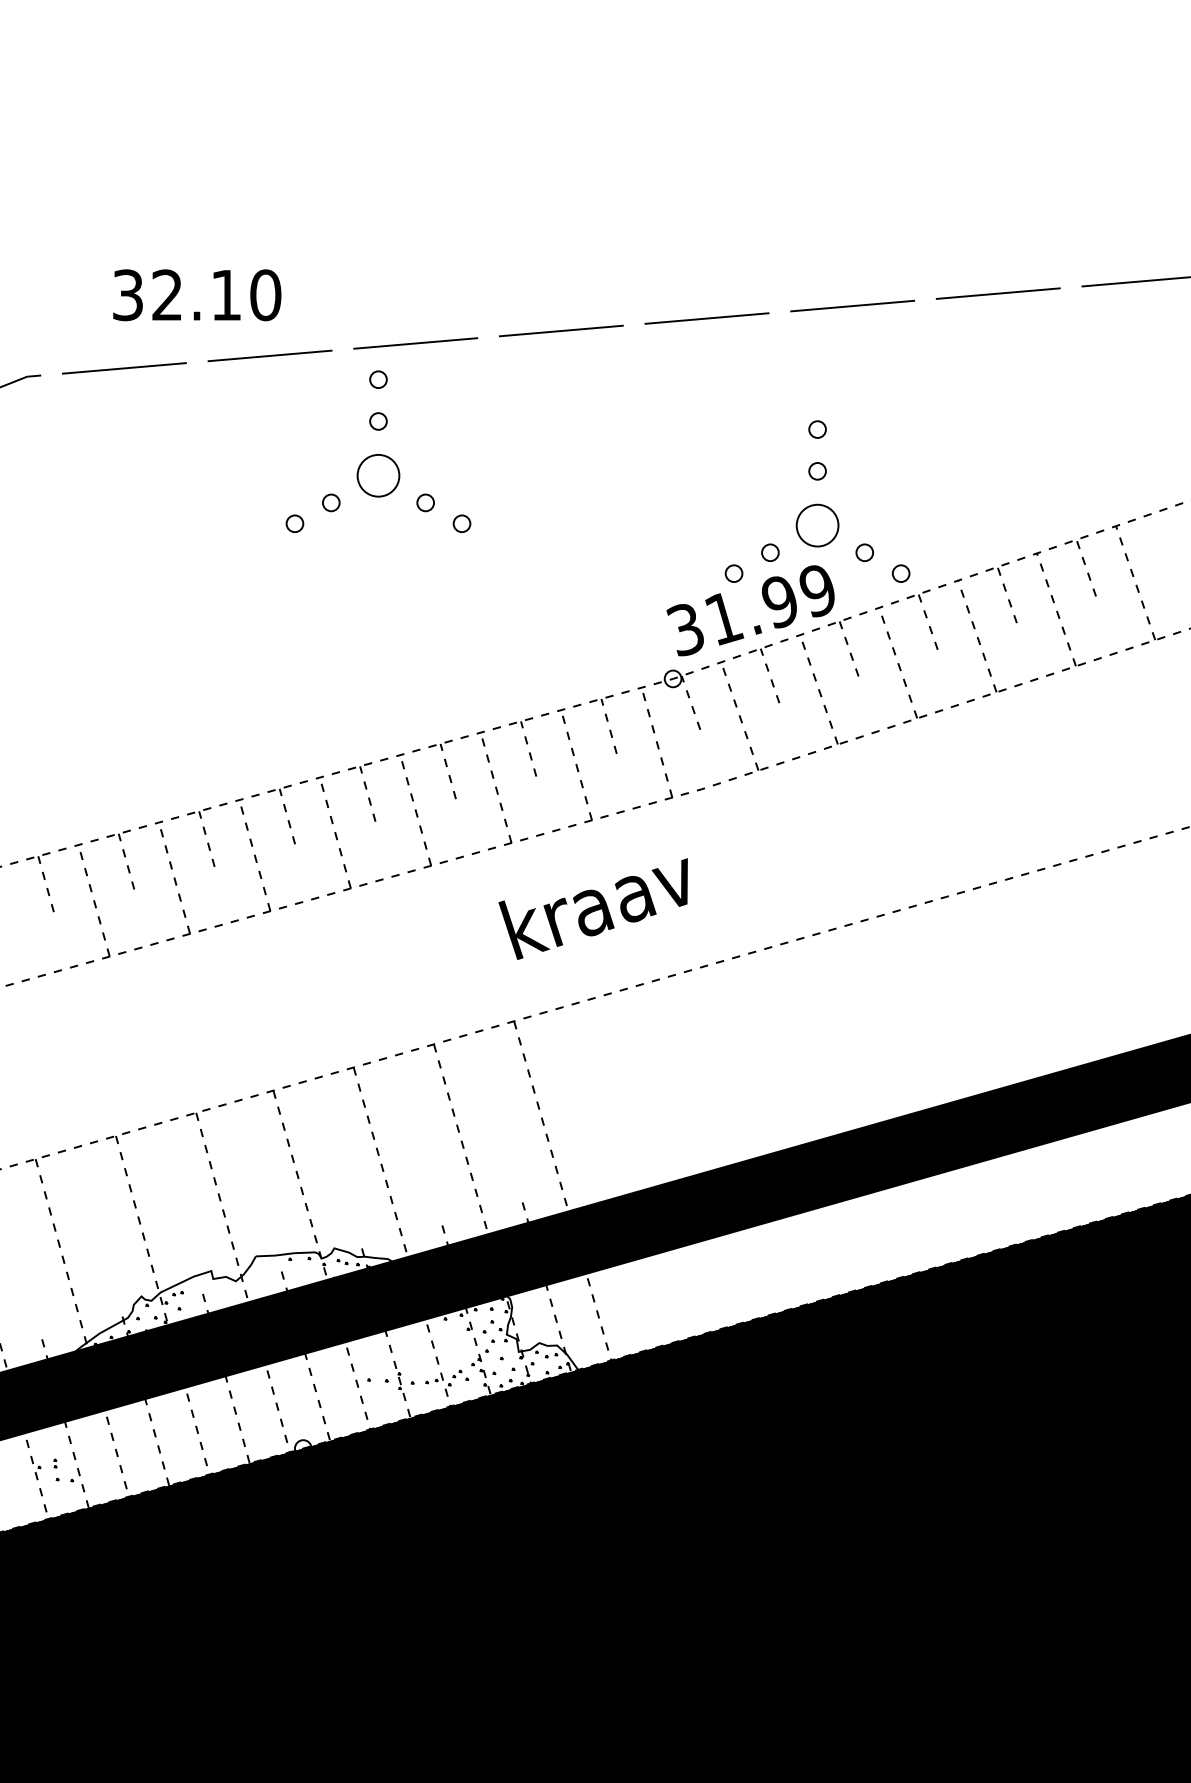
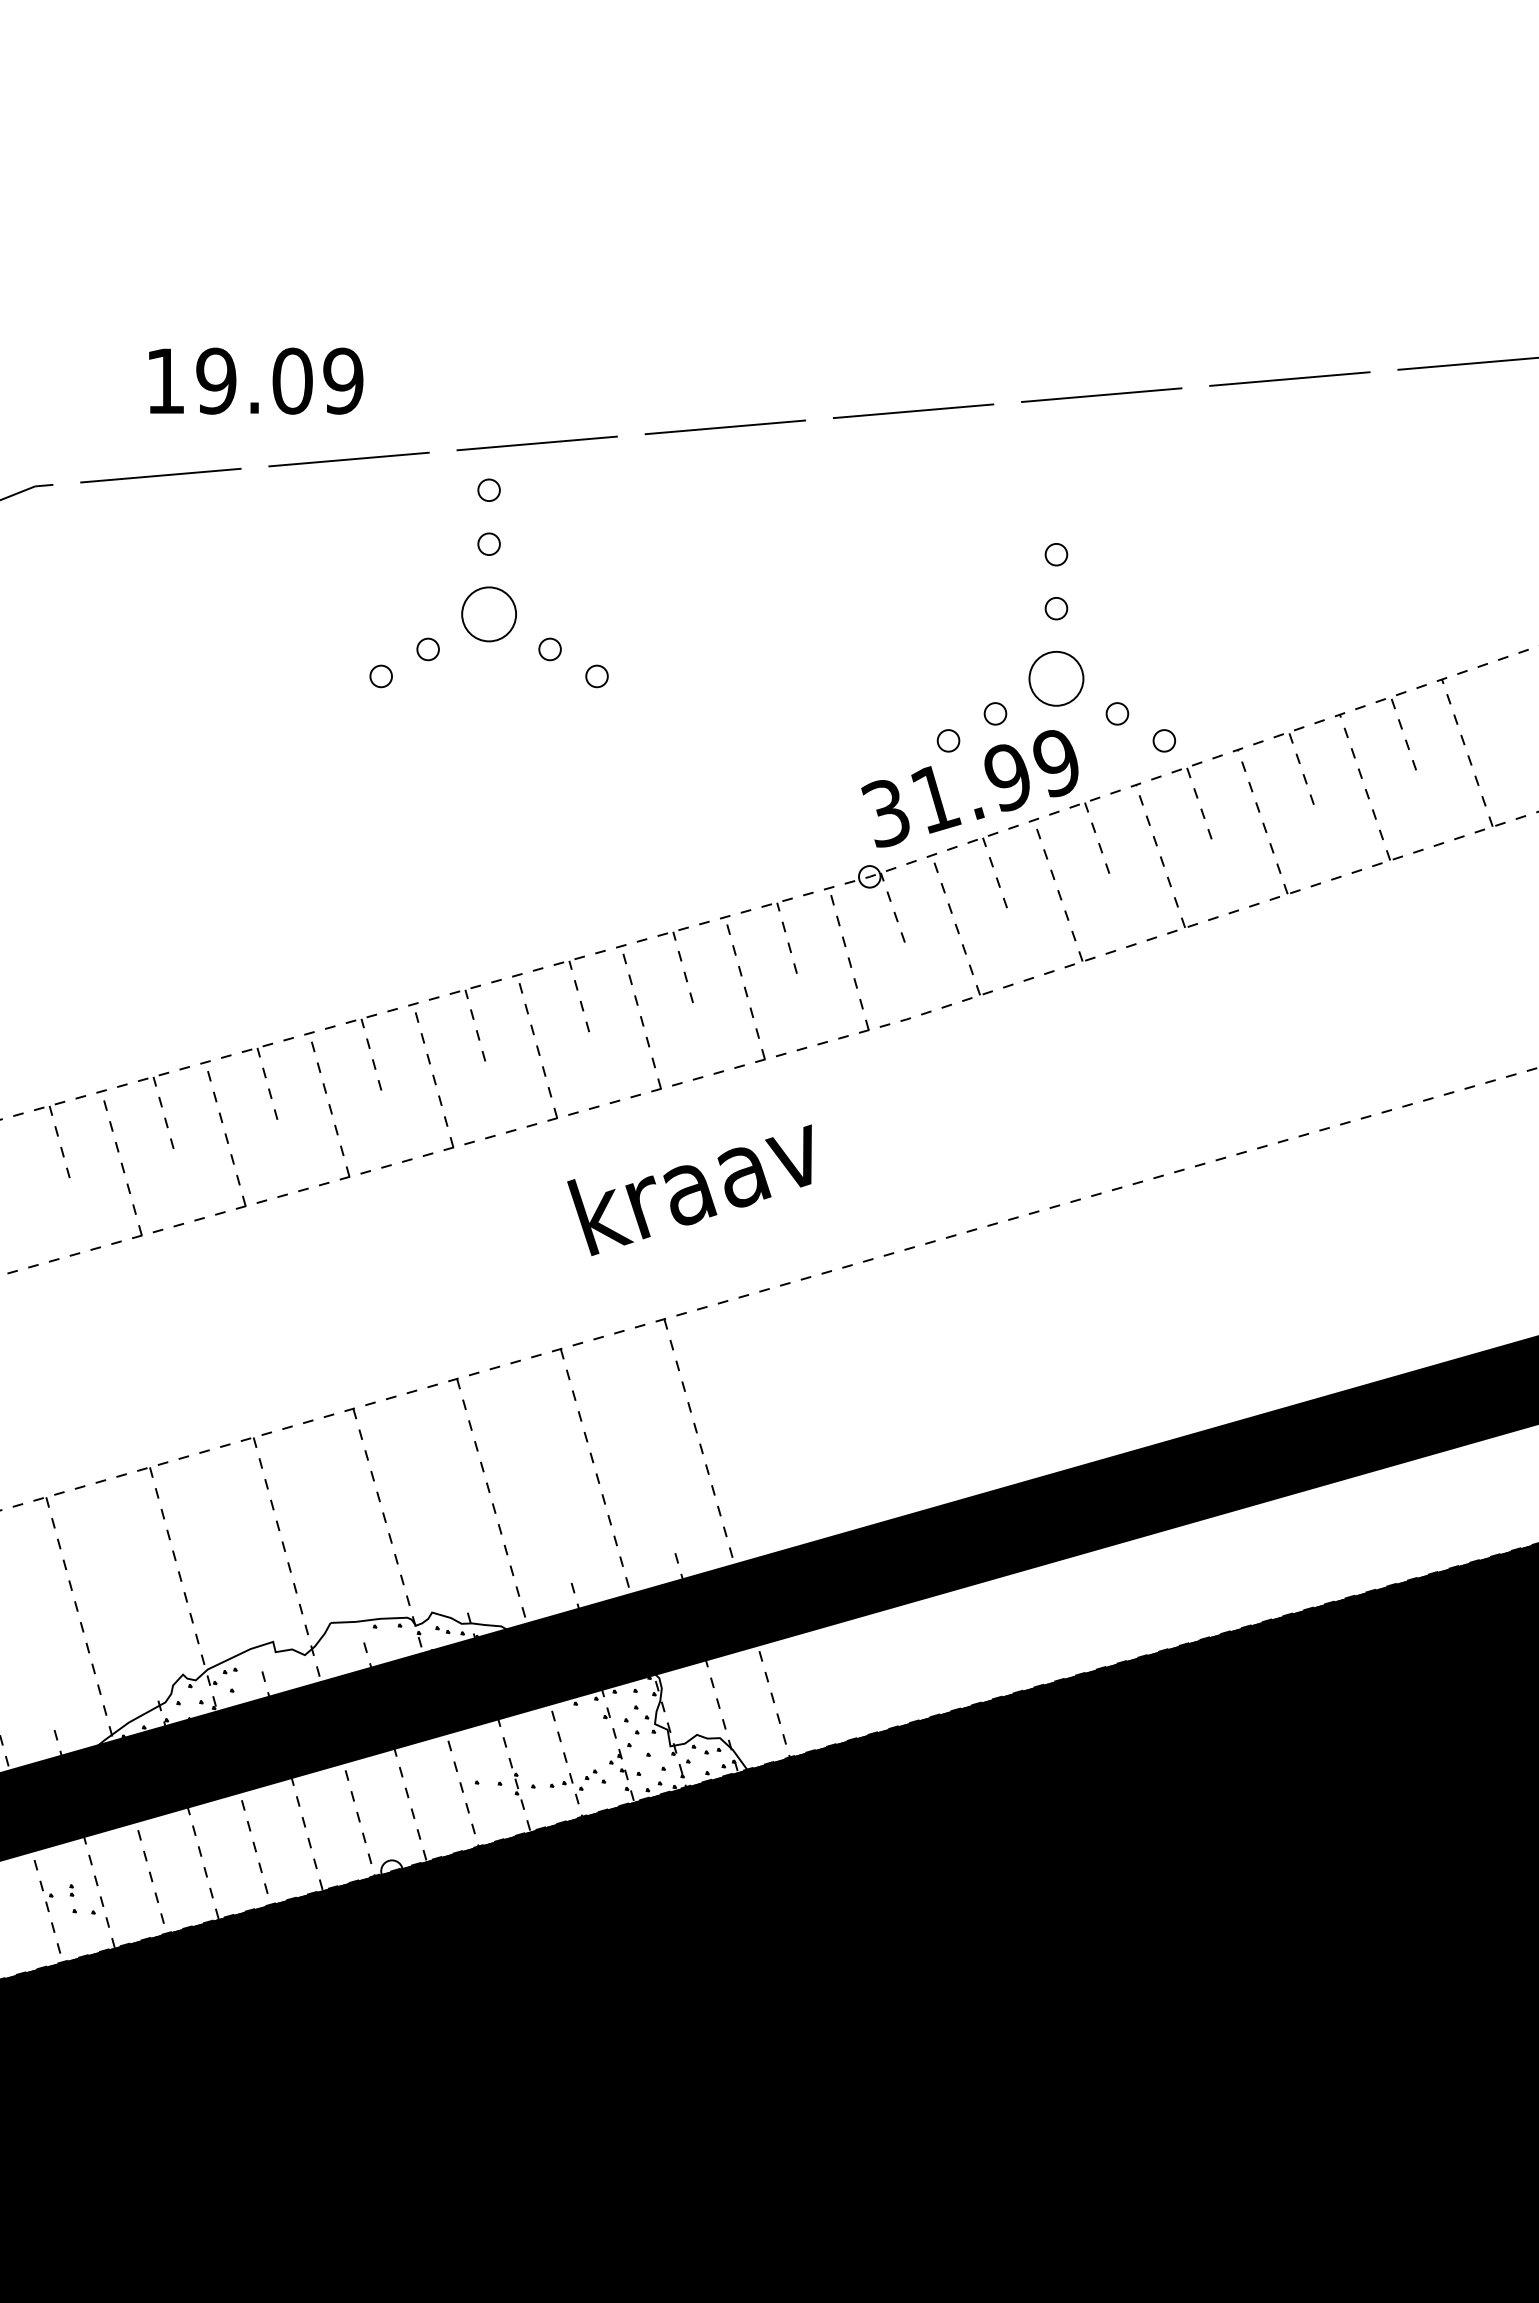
text: (196, 294) -> (254, 380), 32.10 -> 19.09
text: (593, 909) -> (689, 1190), moved

